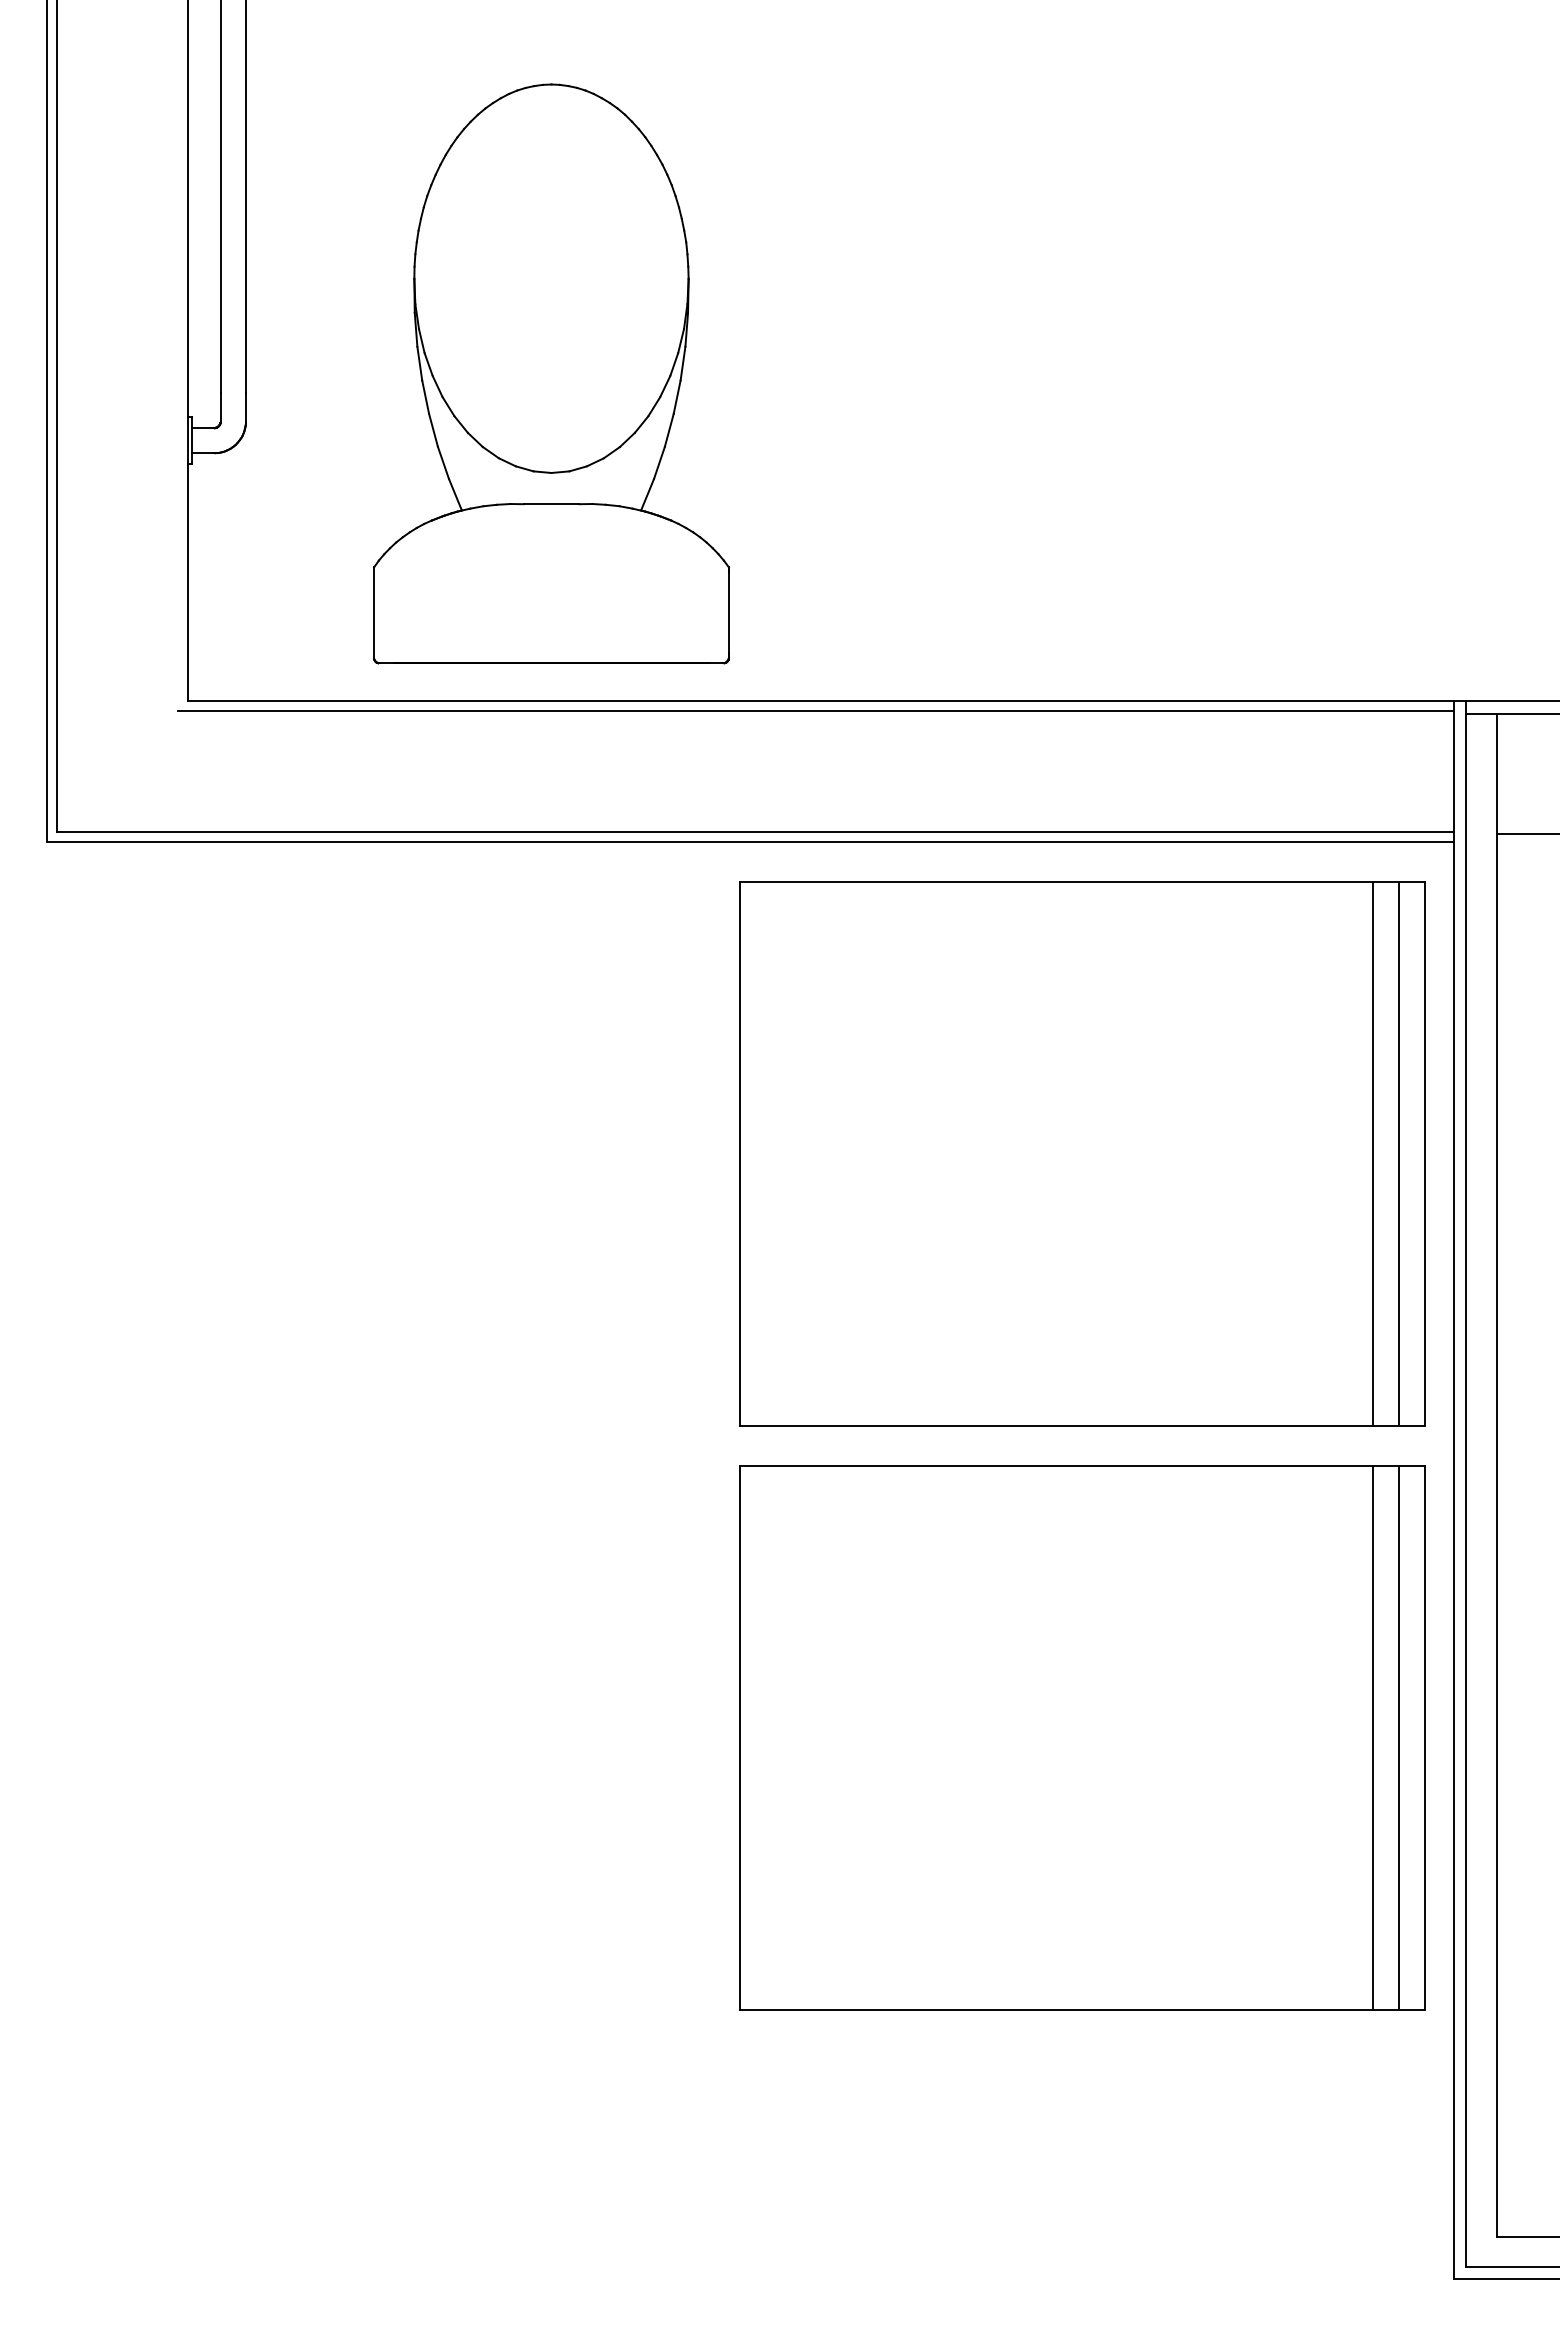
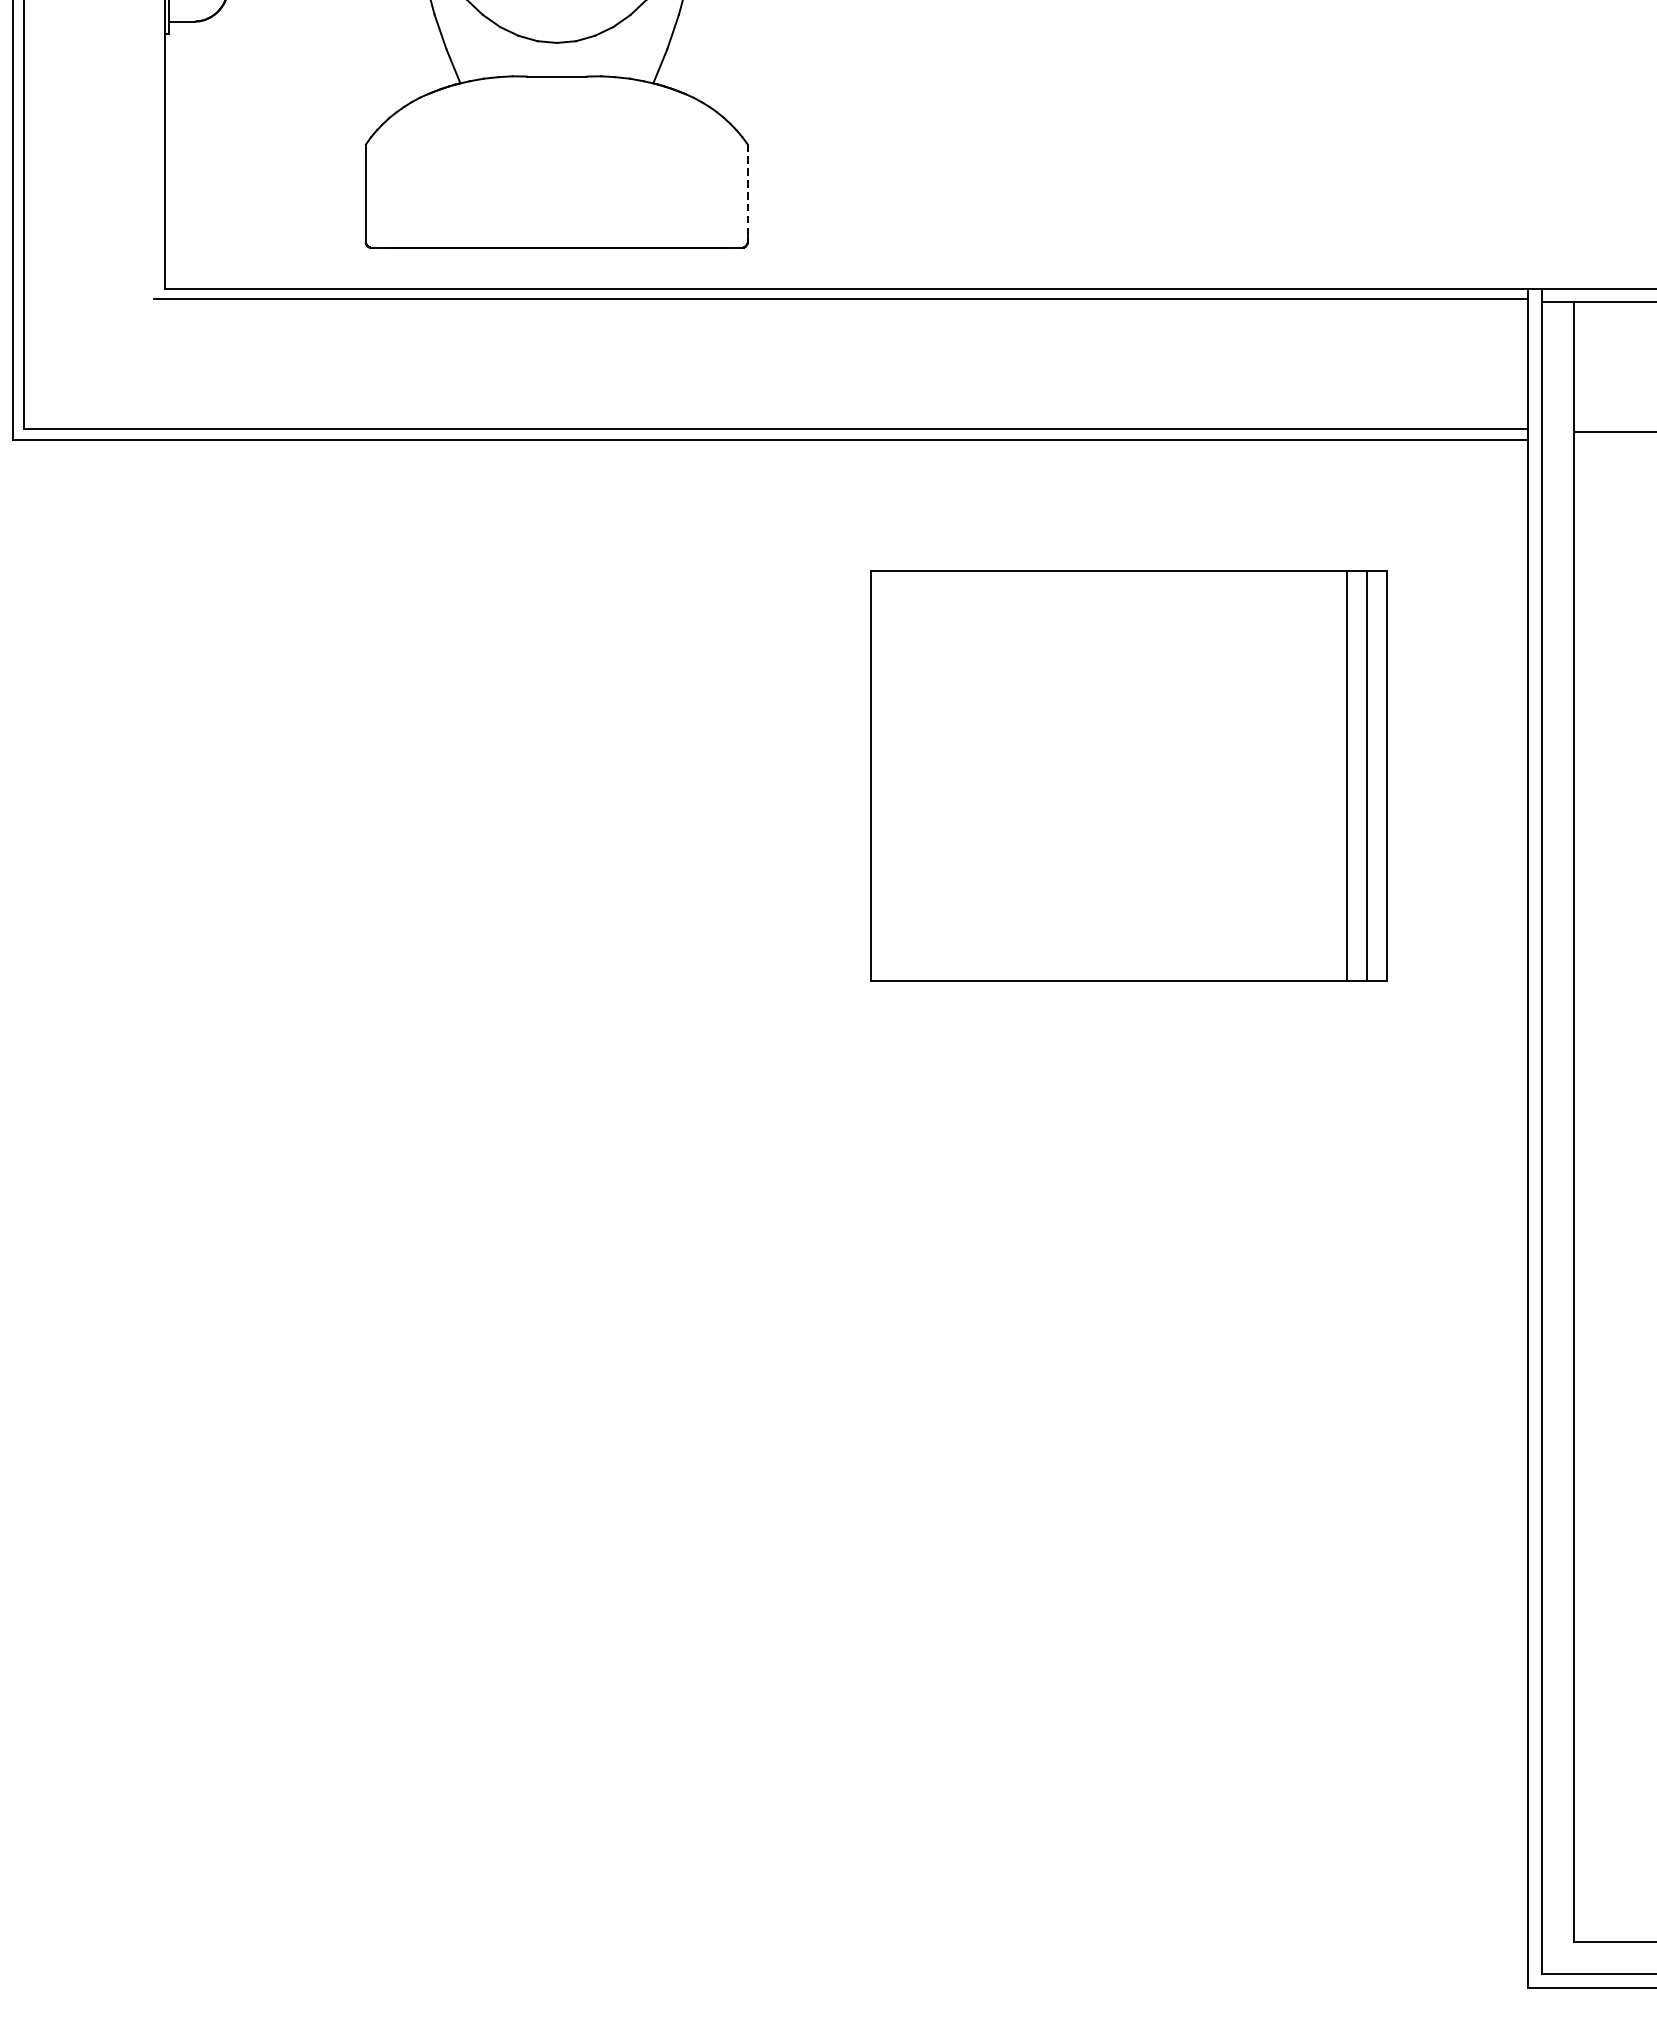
line: (728, 613) -> (747, 194), solid -> dashed
part: (1082, 1153) -> (1128, 775), size x0.7
part: (1082, 1737) -> (1128, 1404), removed

